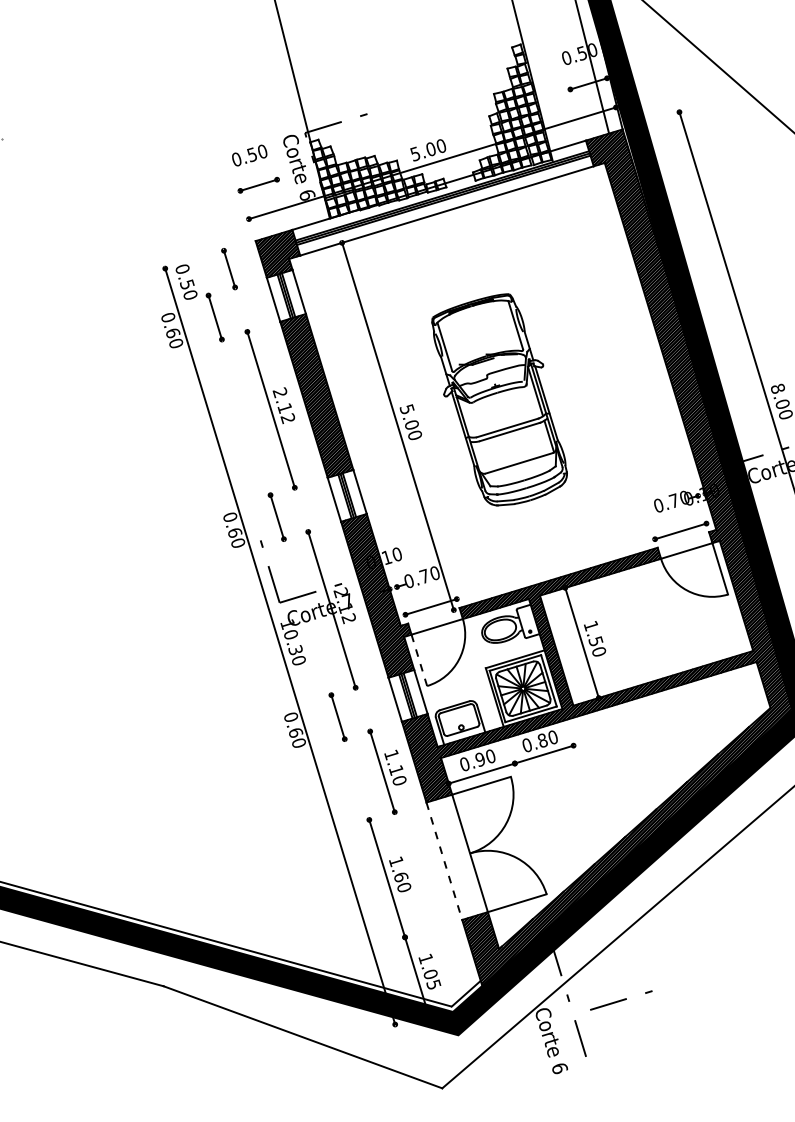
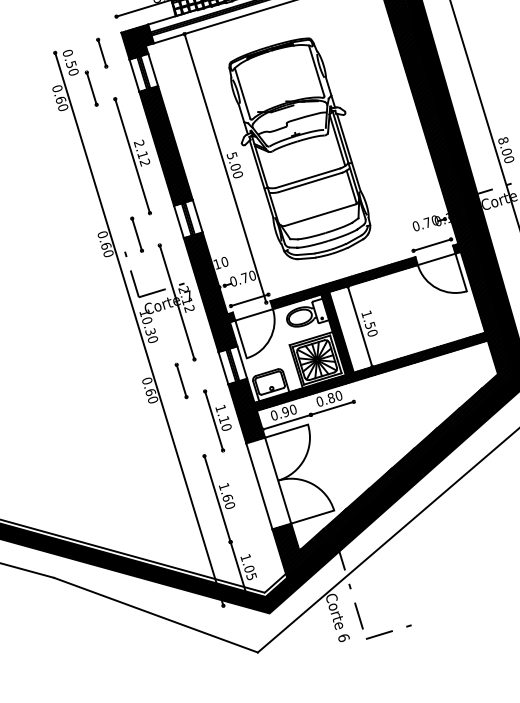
part: (499, 399) -> (299, 148), size x1.43
line: (419, 660) -> (241, 339), dashed -> solid
line: (444, 861) -> (259, 486), dashed -> solid
line: (621, 1000) -> (388, 632), moved

